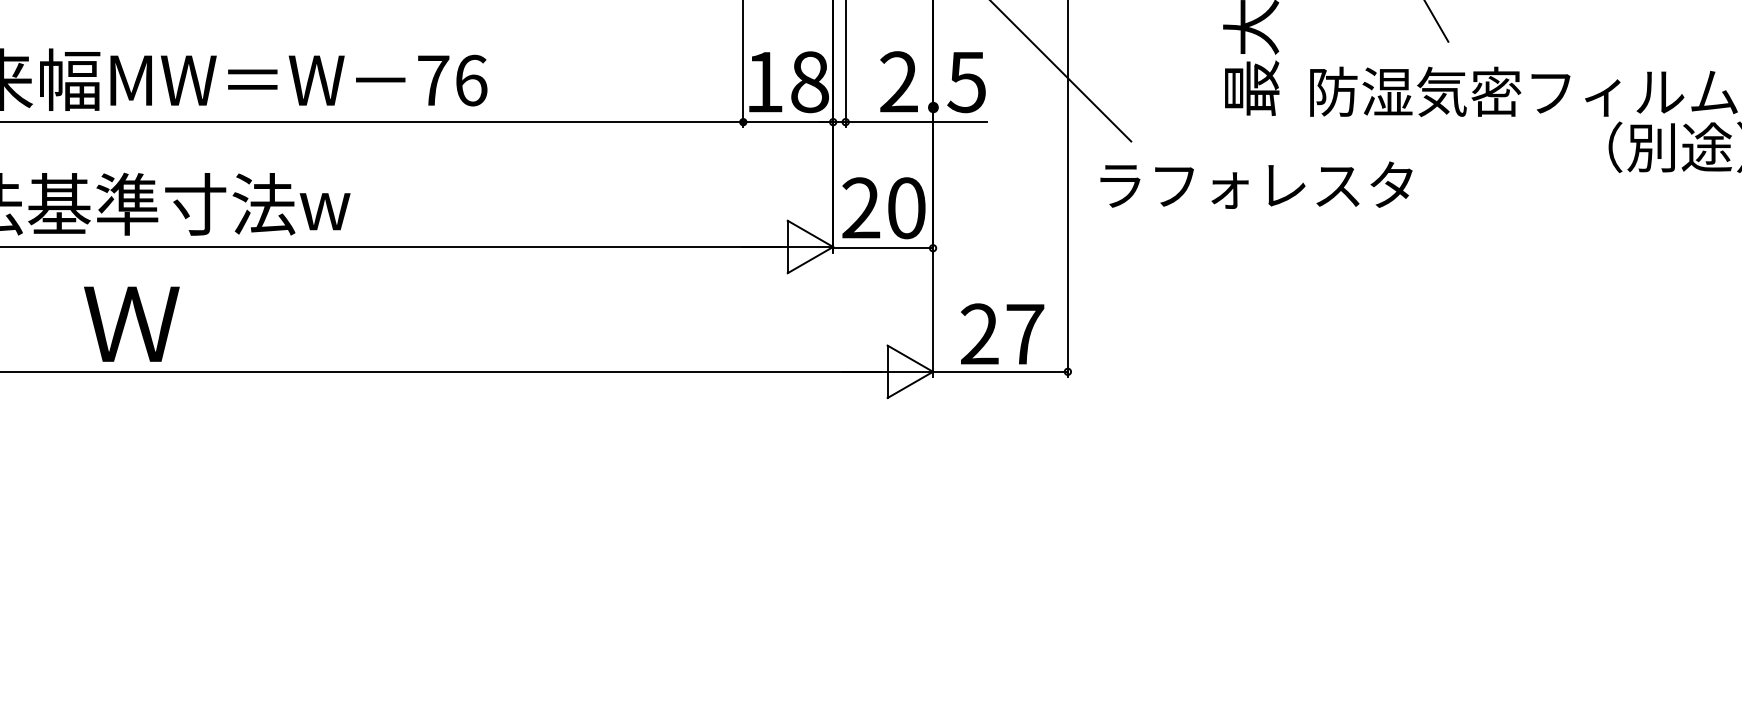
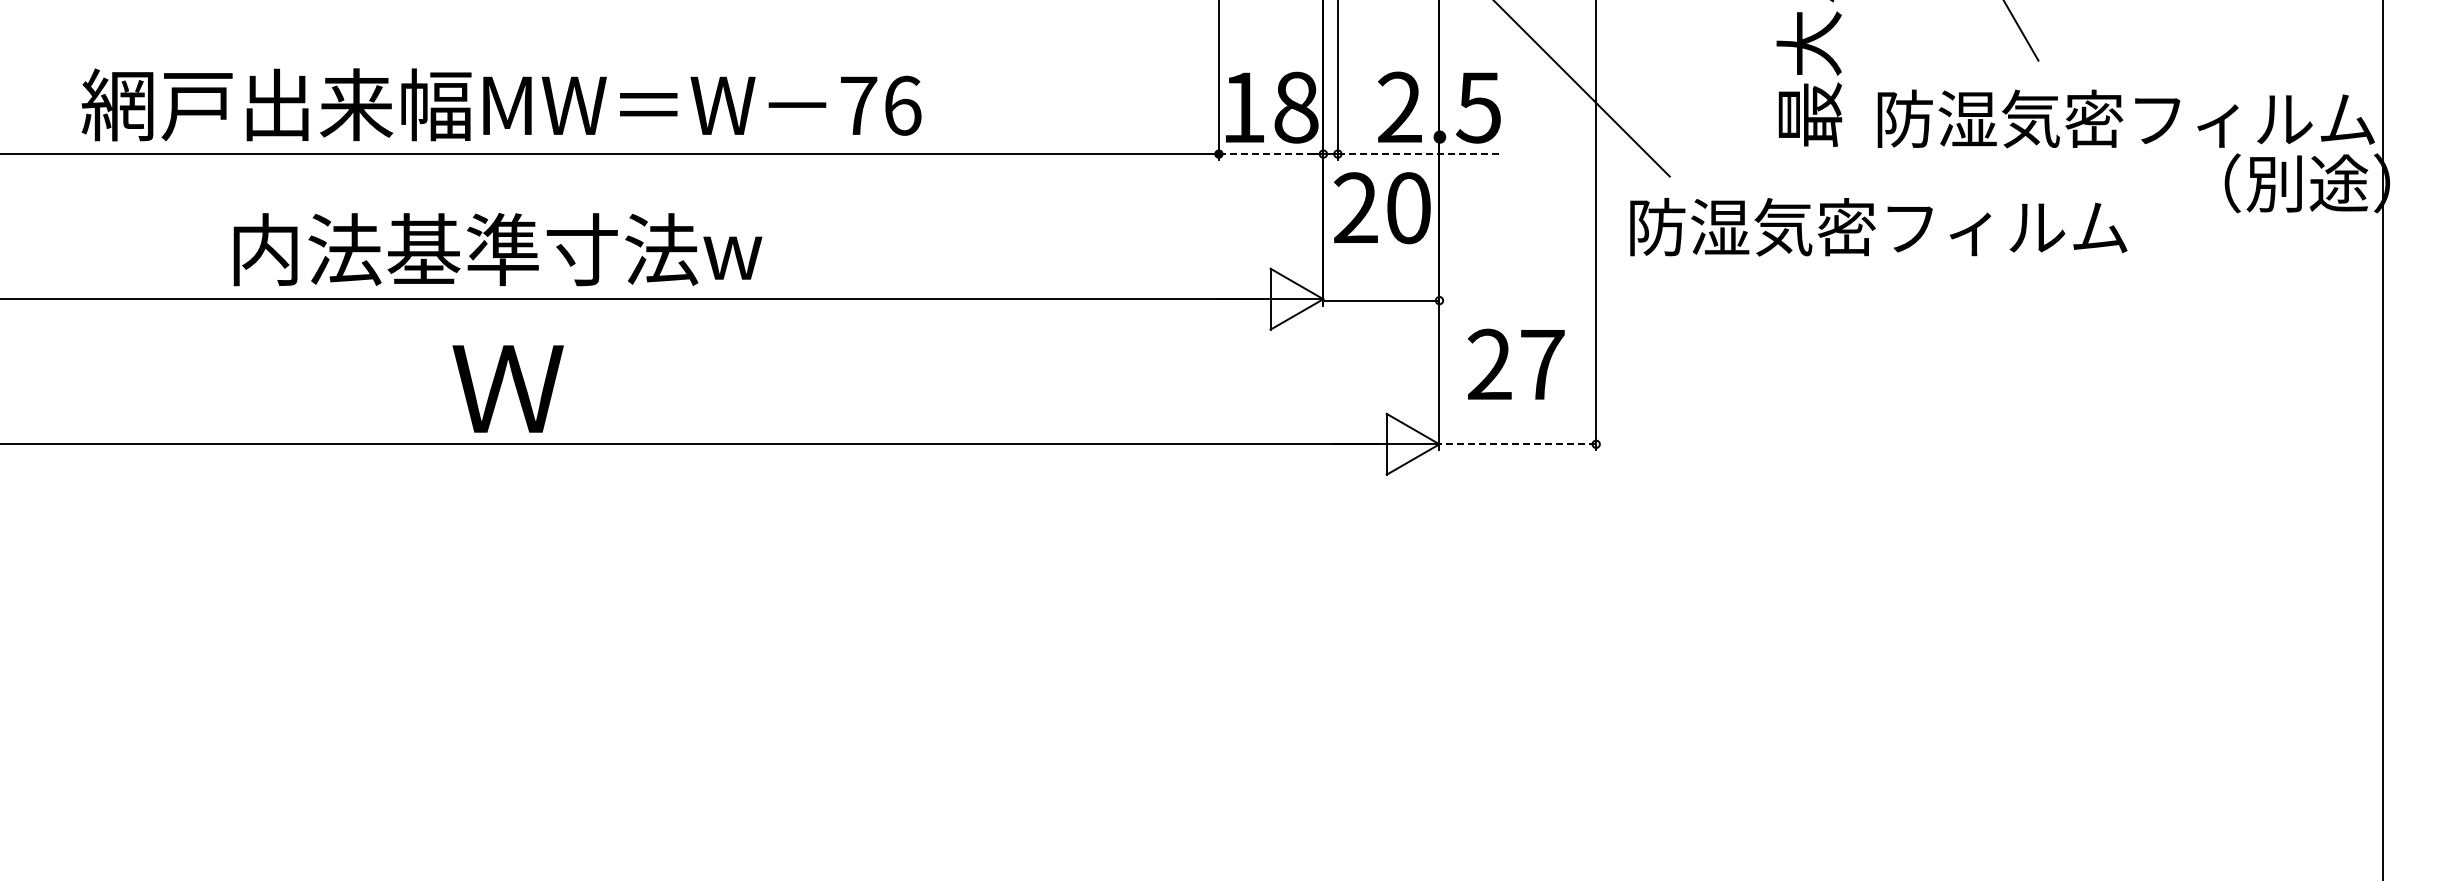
line: (788, 122) -> (1271, 154), solid -> dashed
line: (916, 122) -> (1420, 154), solid -> dashed
text: (1310, 185) -> (1878, 227), ラフォレスタ -> 防湿気密フィルム
text: (884, 208) -> (1382, 208), moved
text: (1001, 333) -> (1515, 363), moved
line: (1000, 371) -> (1517, 444), solid -> dashed

